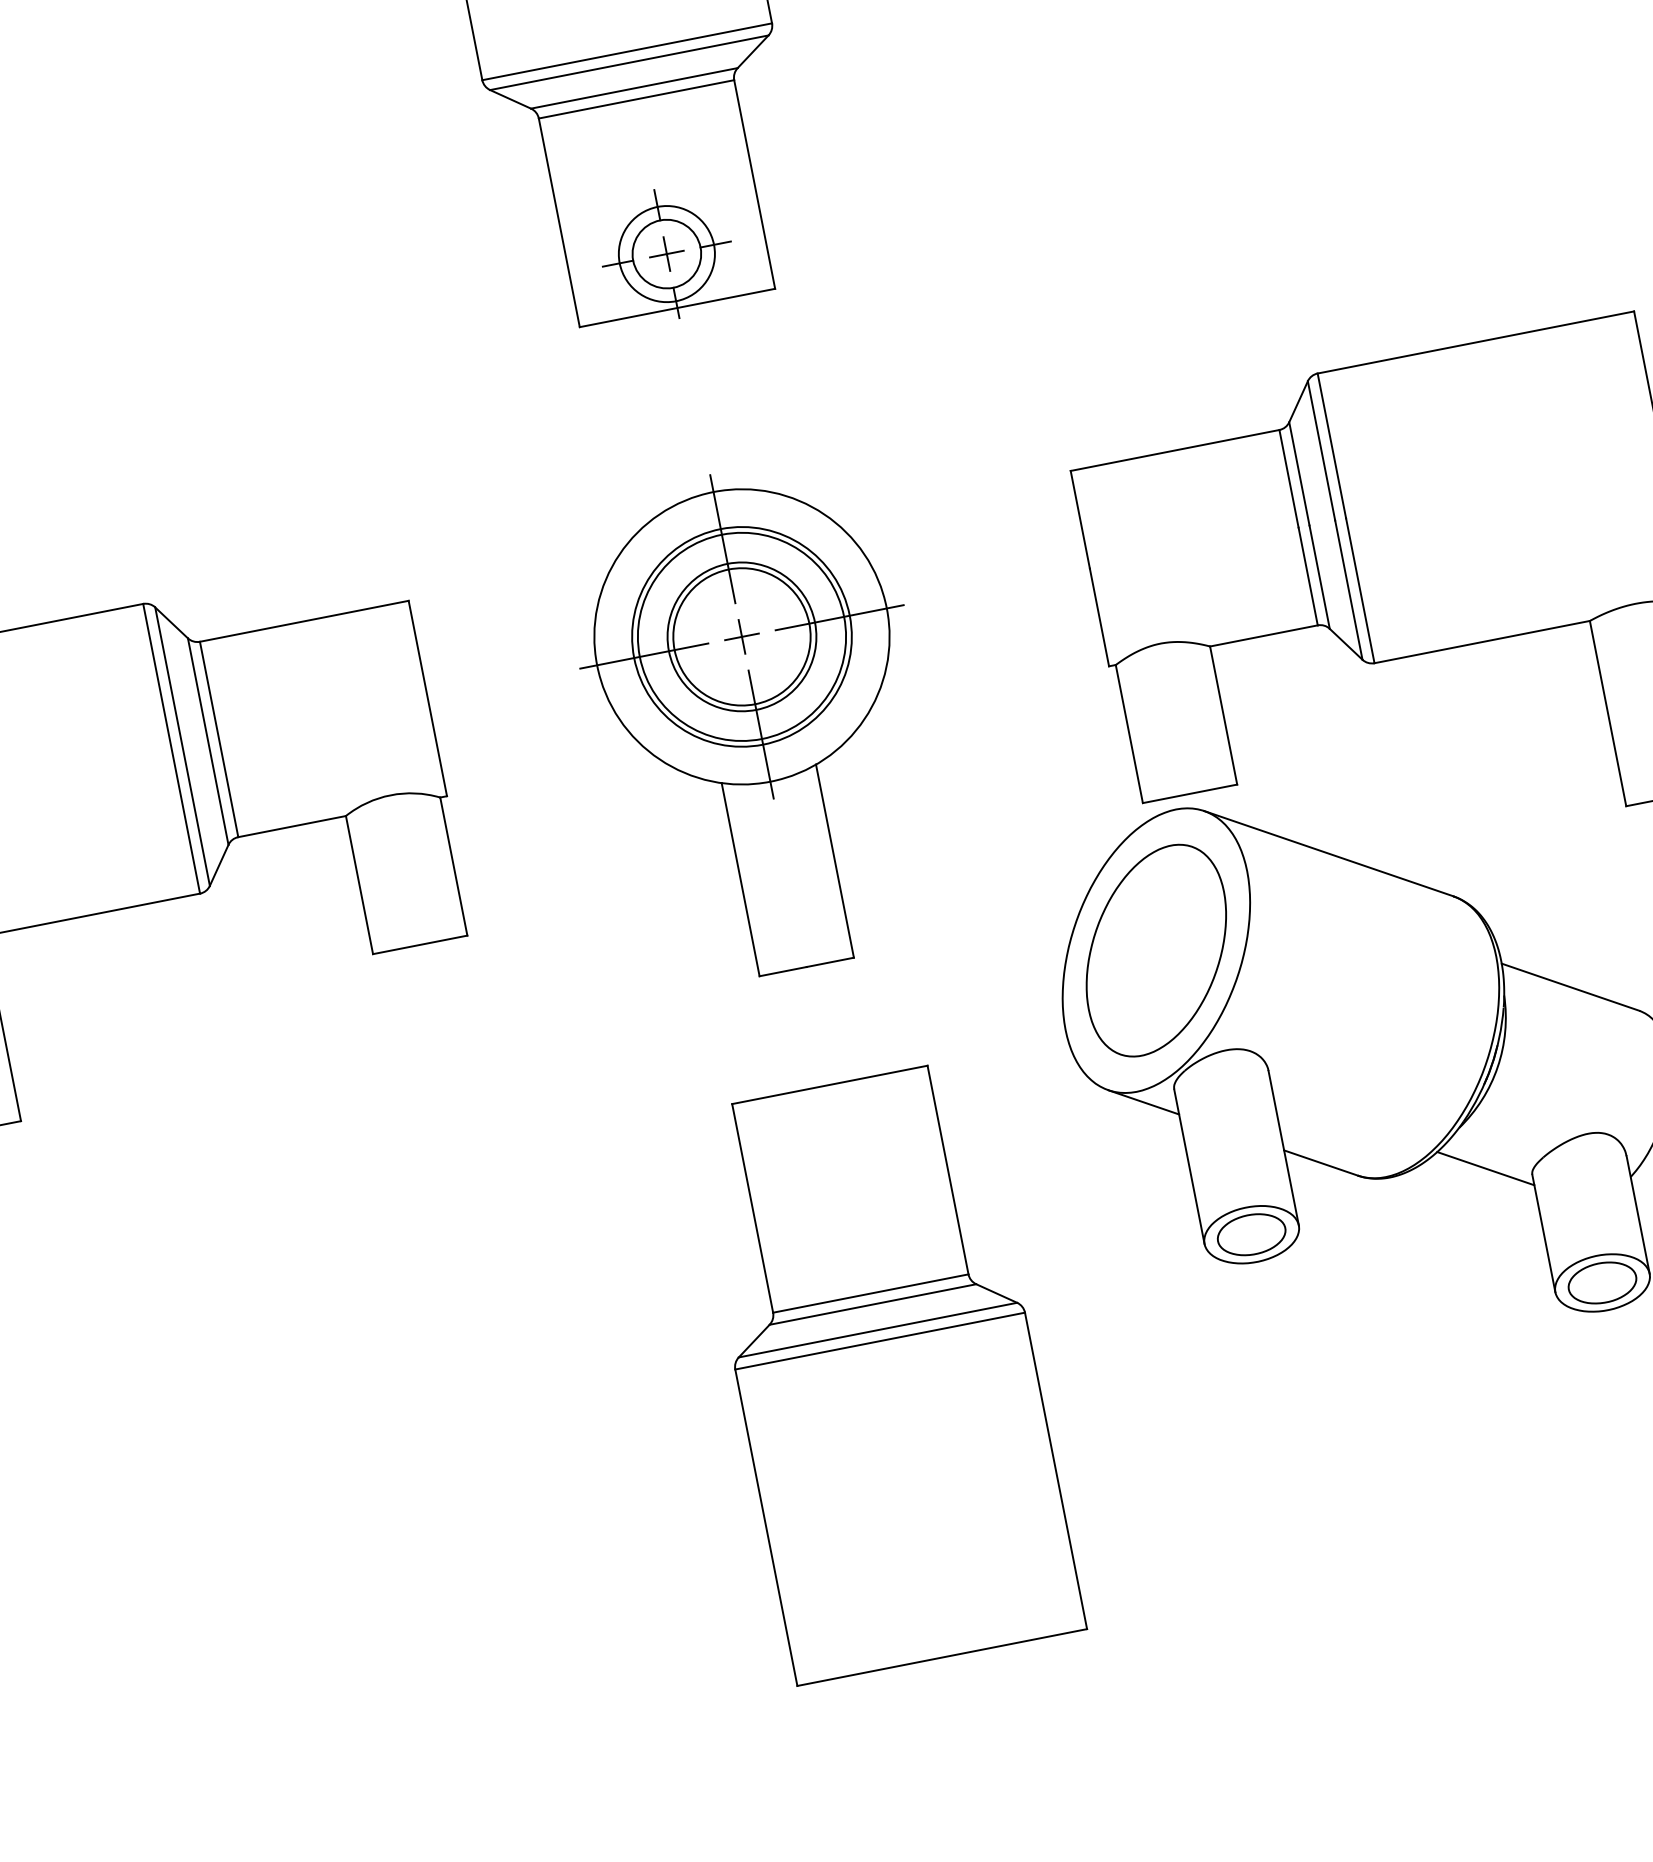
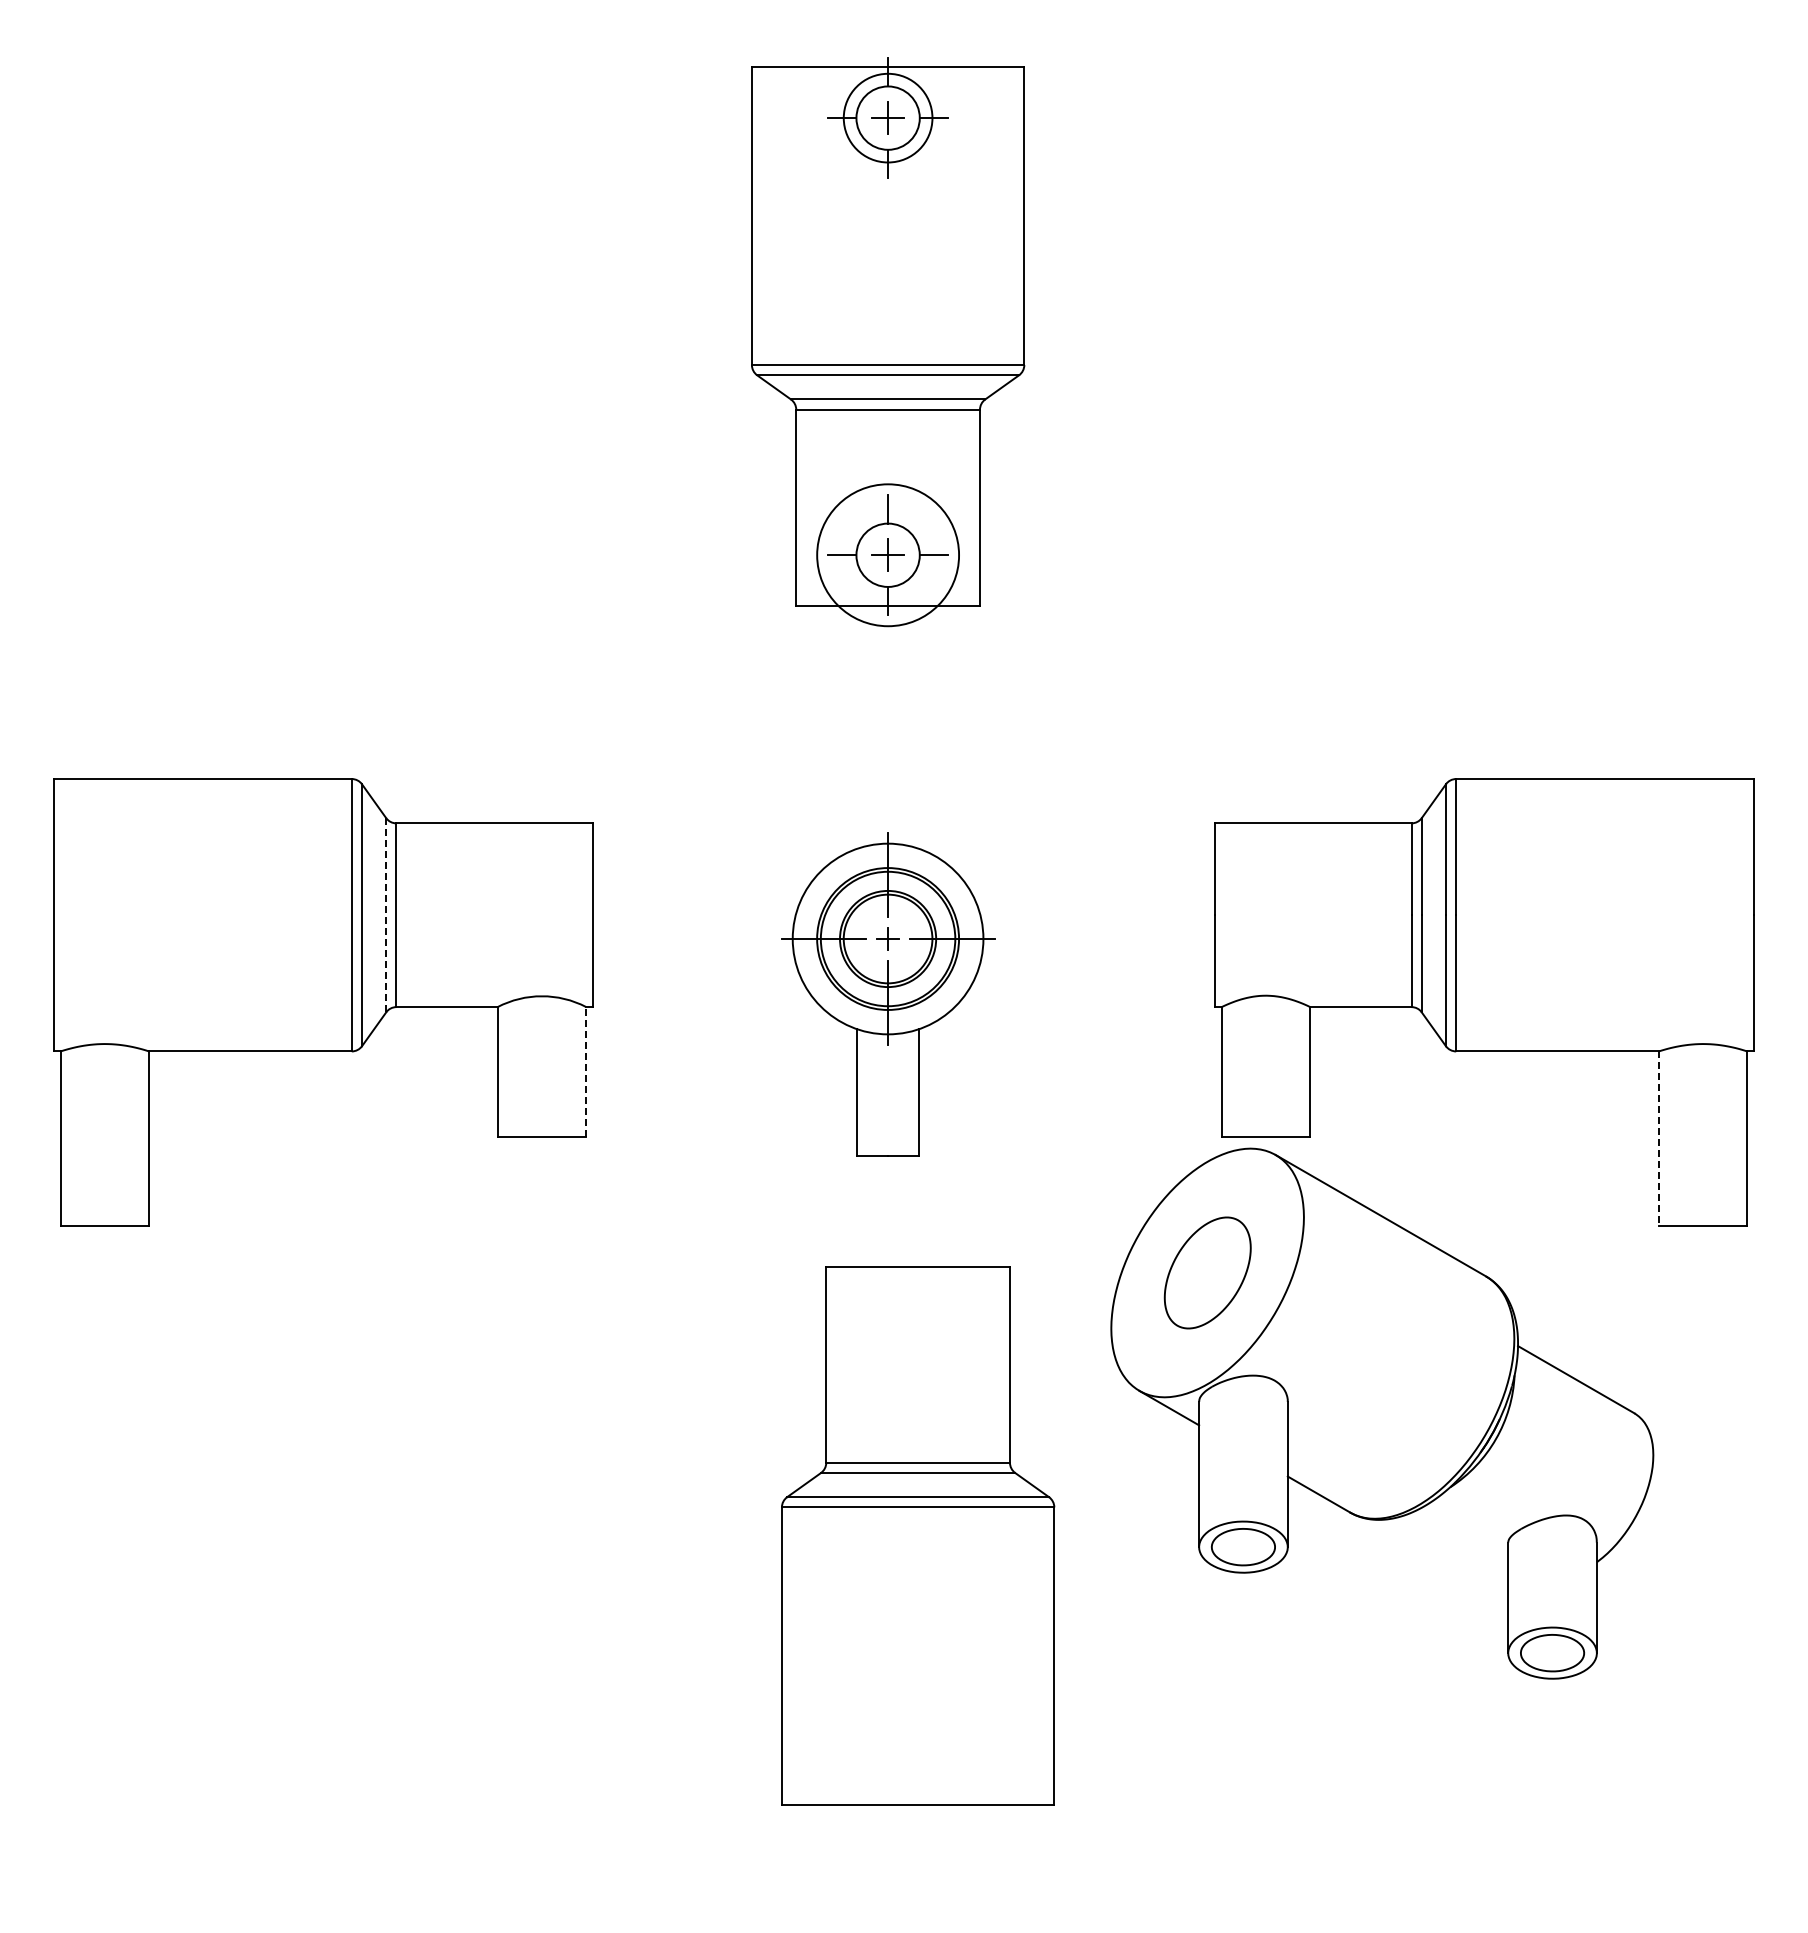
circle: (666, 253) -> (887, 554), size x1.6
line: (1608, 714) -> (1658, 1139), solid -> dashed
part: (757, 721) -> (887, 994), size x0.7
line: (208, 741) -> (386, 915), solid -> dashed
line: (454, 867) -> (586, 1072), solid -> dashed
part: (1156, 950) -> (1207, 1272), size x0.6
line: (1486, 1168) -> (1467, 1528), removed
part: (886, 1370) -> (918, 1535), moved

